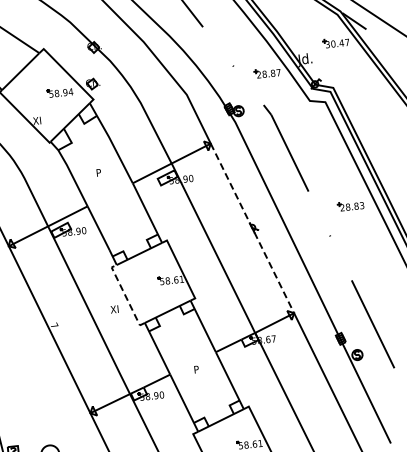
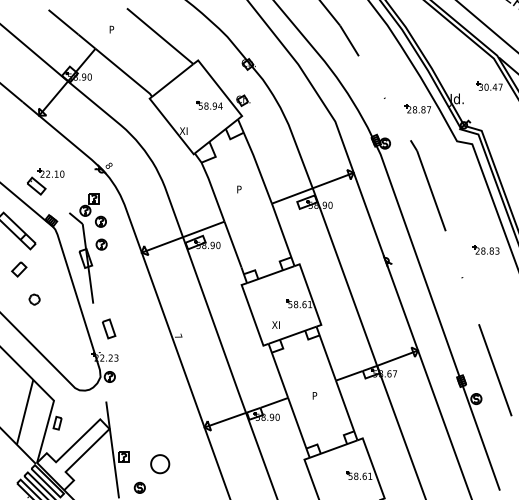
line: (253, 229) -> (386, 262), dashed -> solid
line: (125, 295) -> (252, 314), dashed -> solid
text: (114, 308) -> (275, 324), moved

